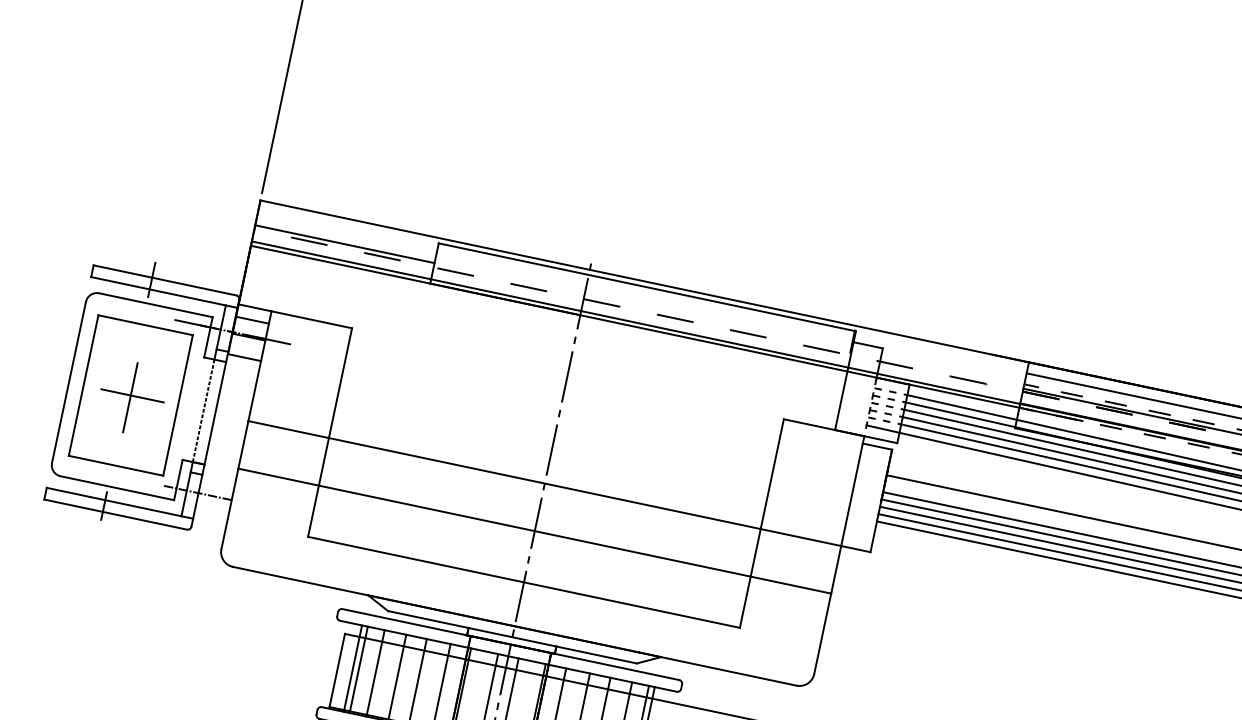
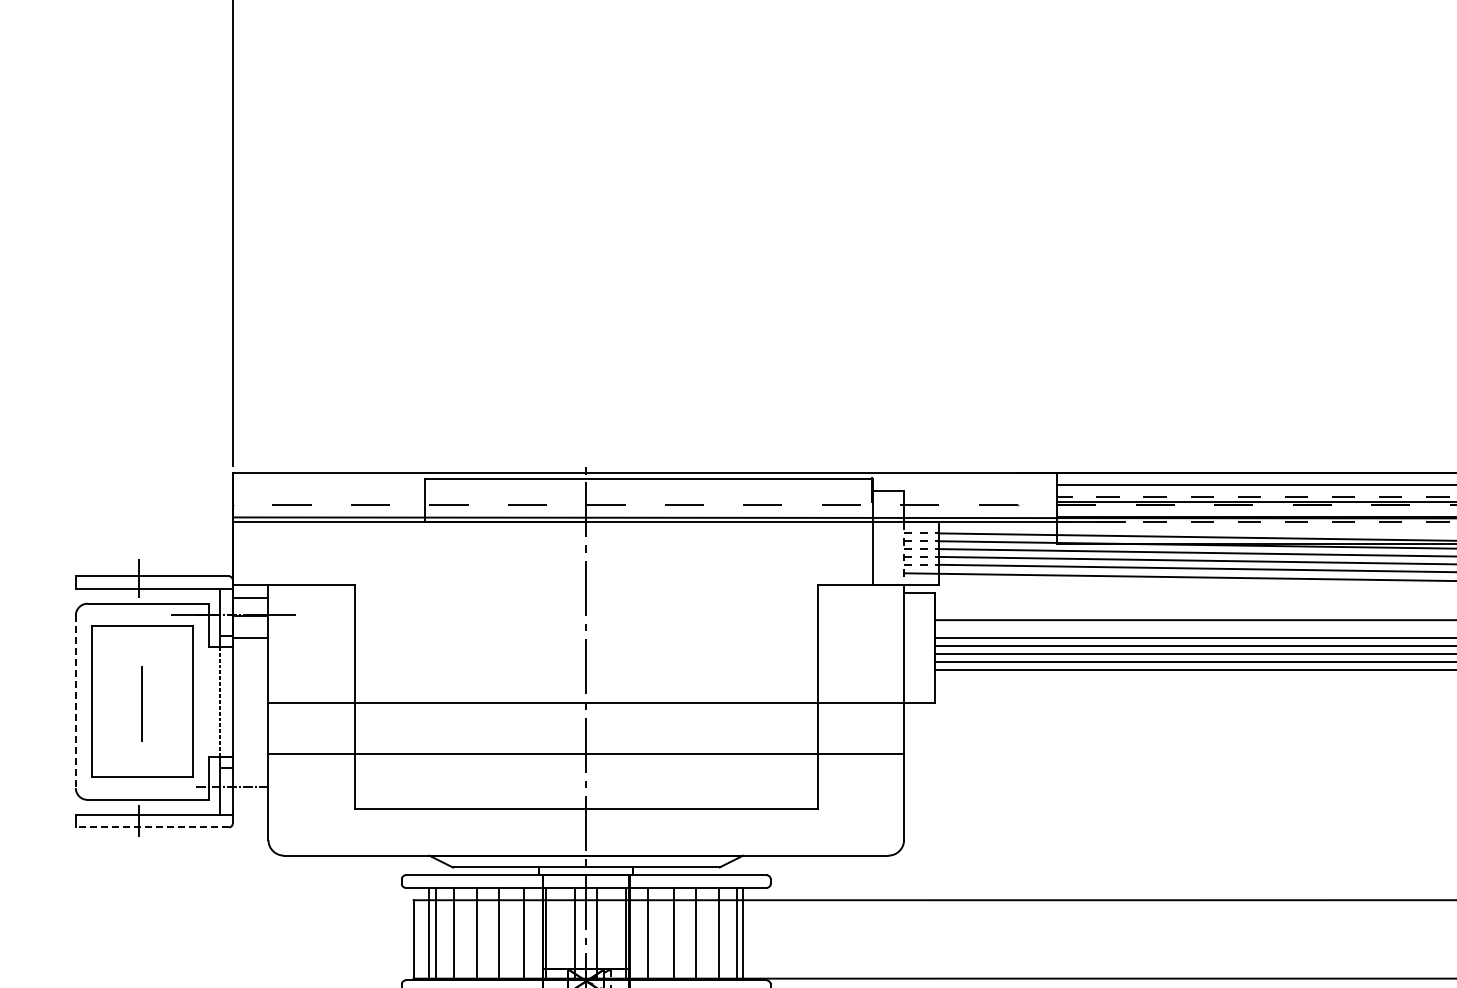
line: (345, 244) -> (329, 500), removed
line: (68, 383) -> (75, 702), solid -> dashed
line: (132, 395) -> (143, 701), removed
line: (115, 514) -> (152, 827), solid -> dashed

